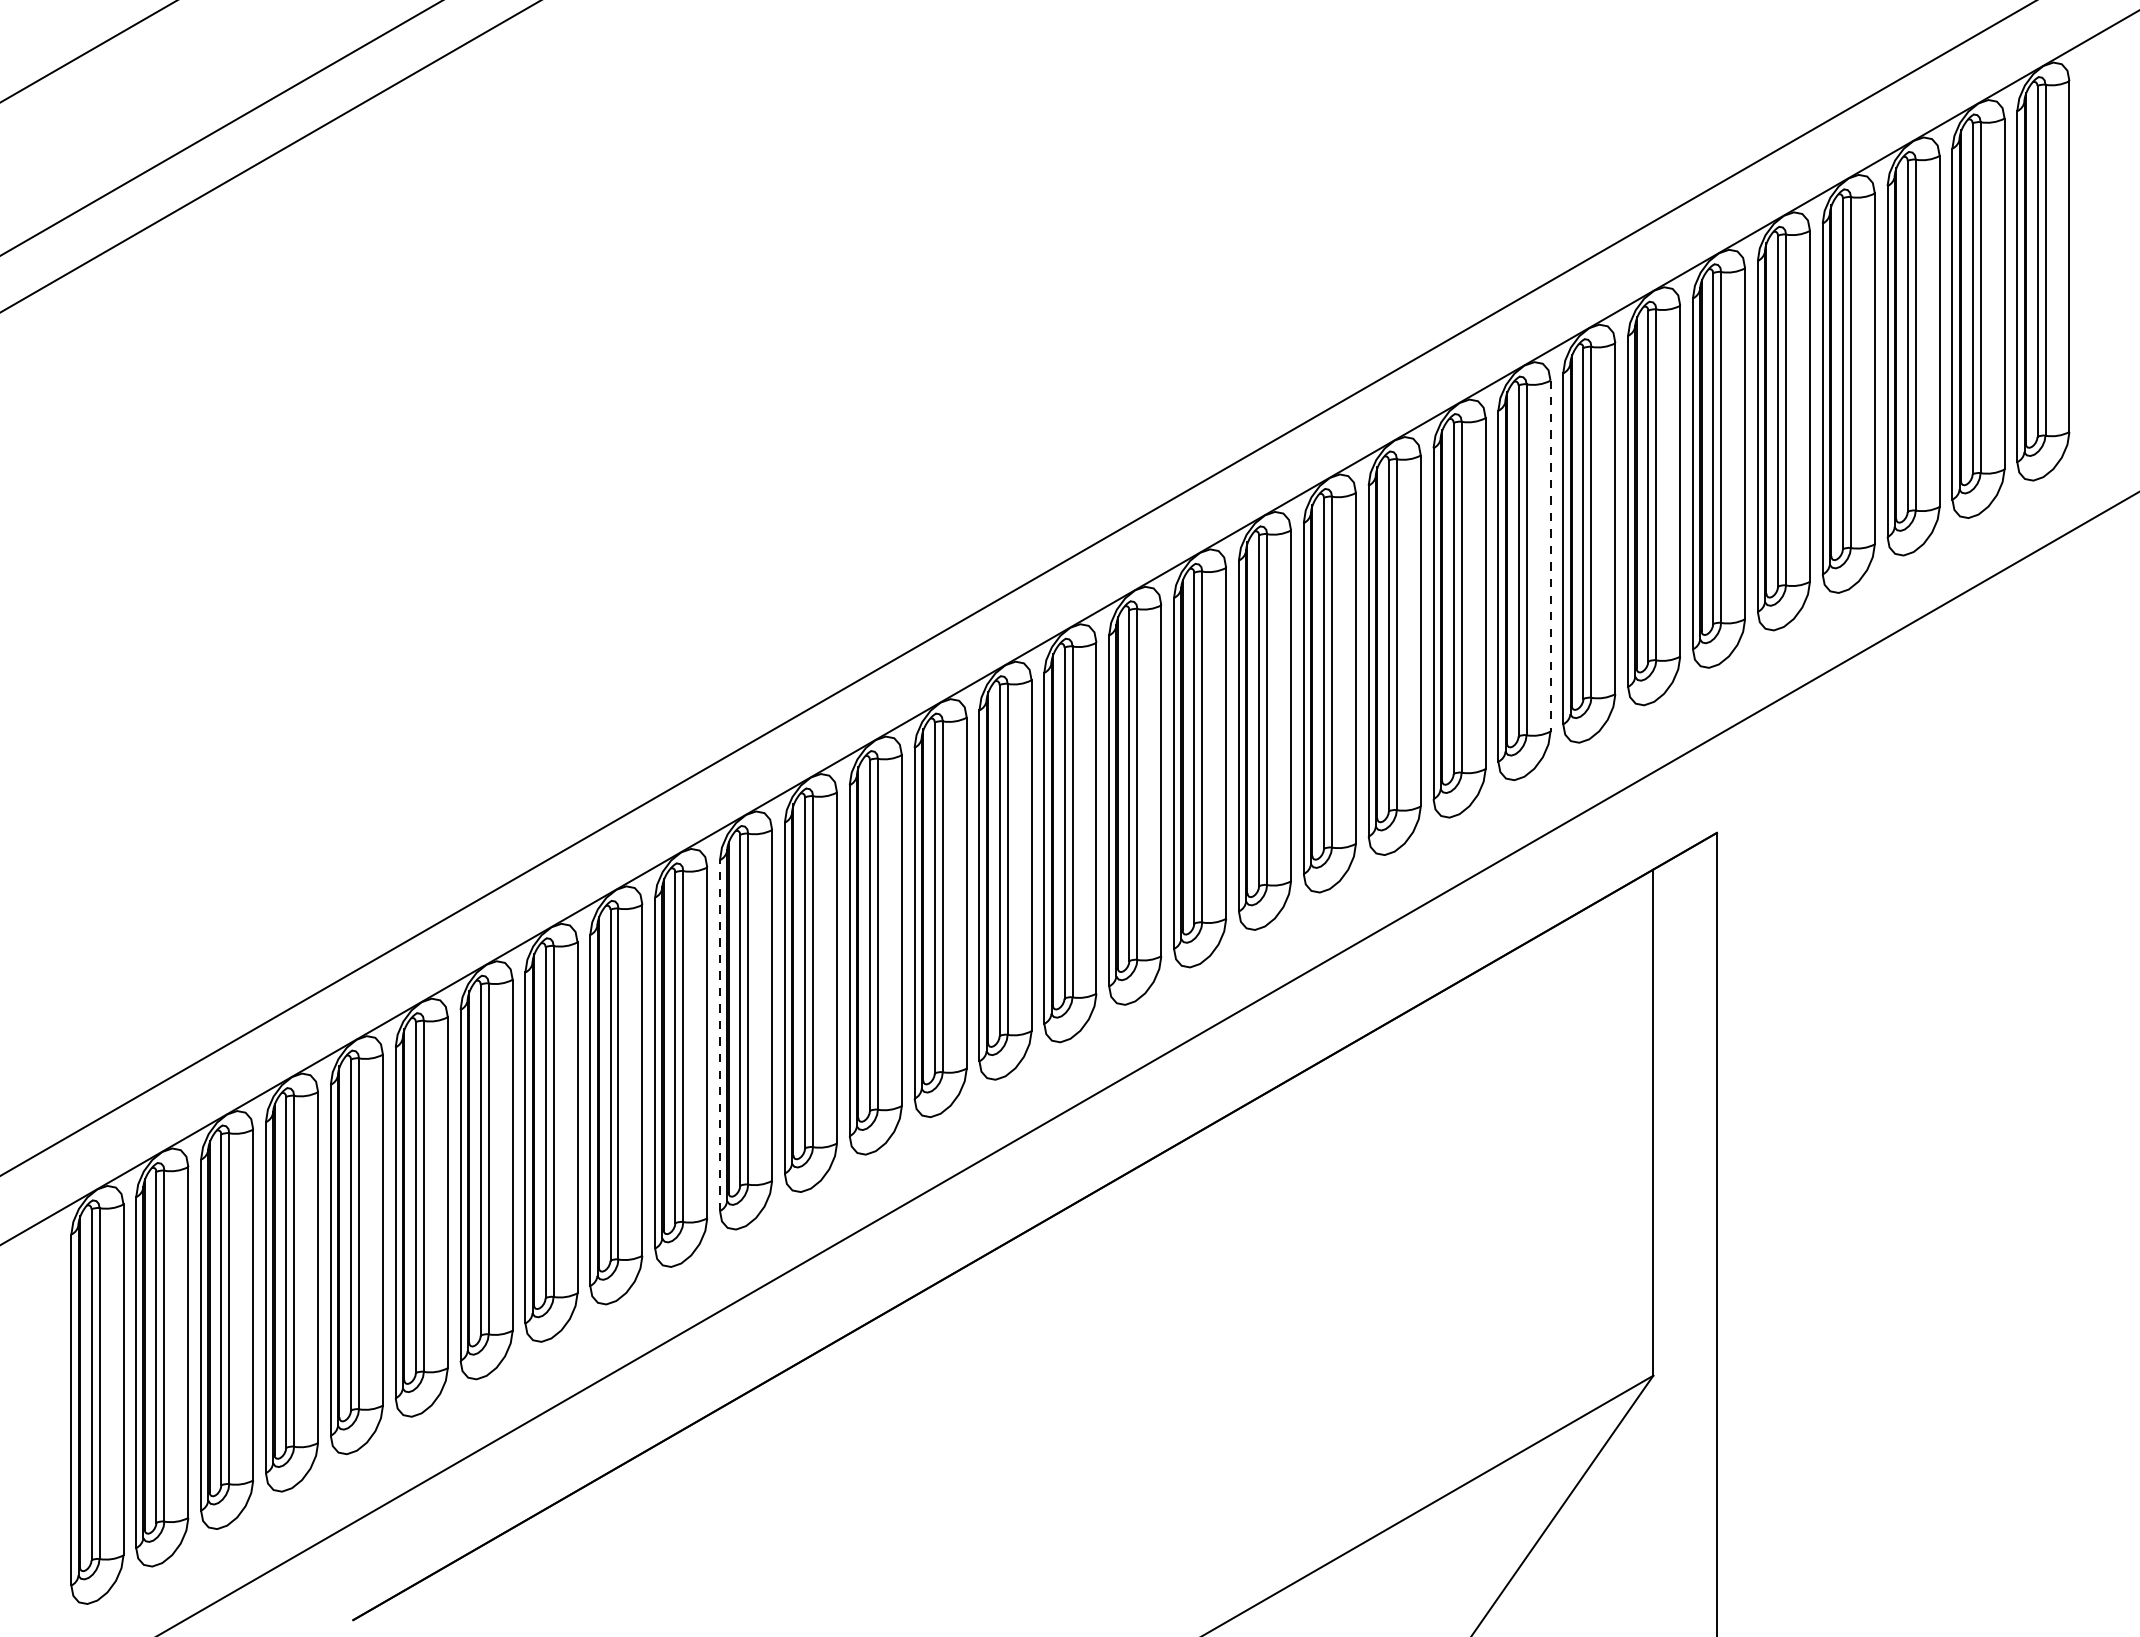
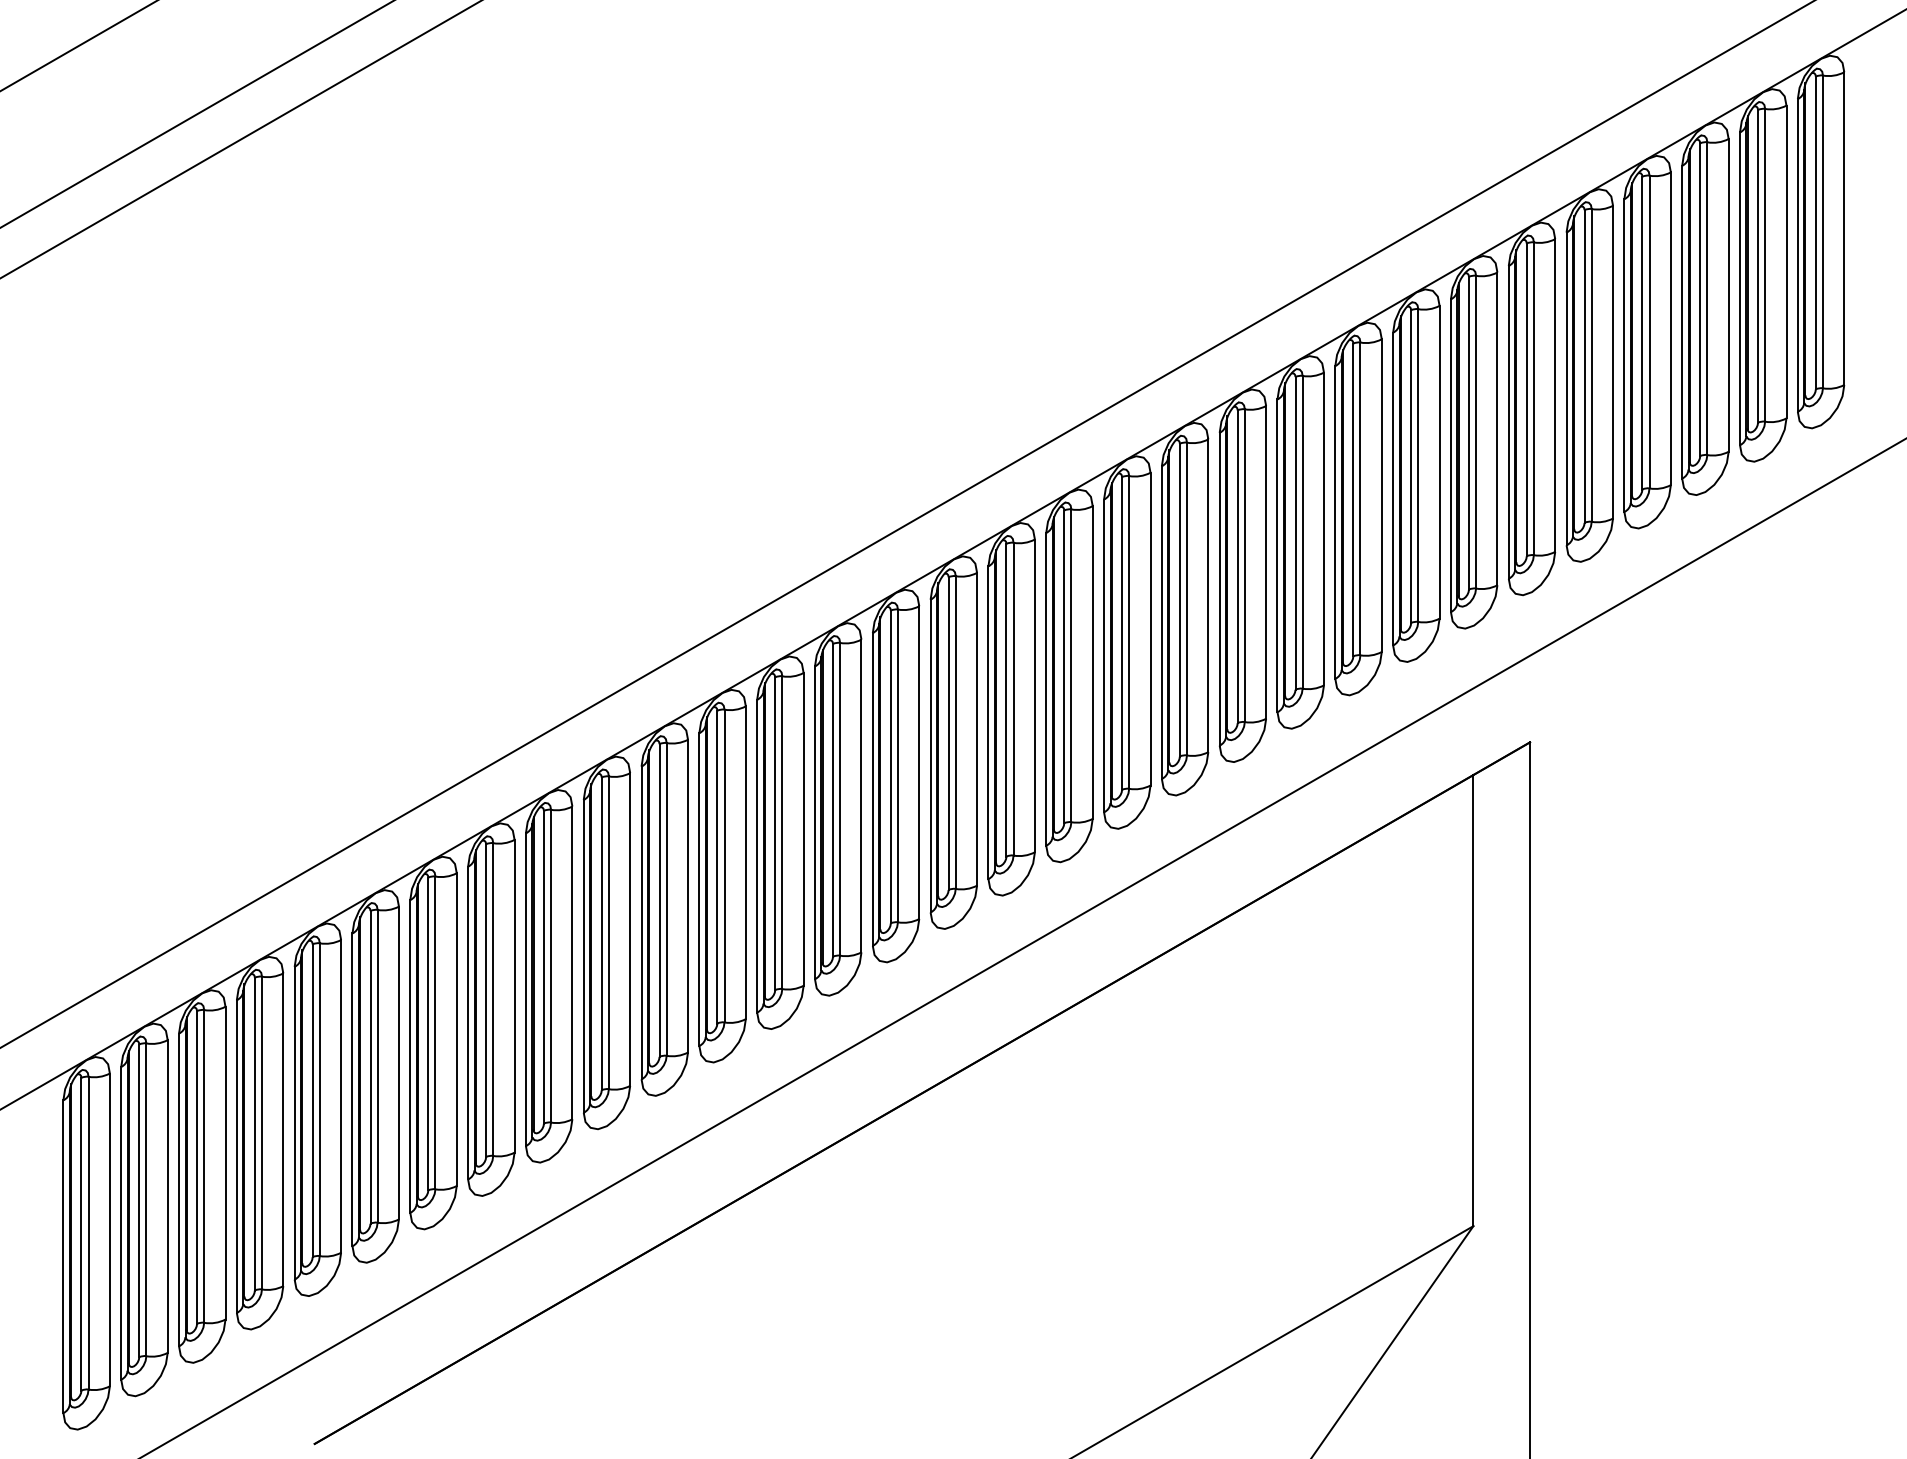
line: (1550, 556) -> (1381, 495), dashed -> solid
line: (720, 1035) -> (641, 922), dashed -> solid

